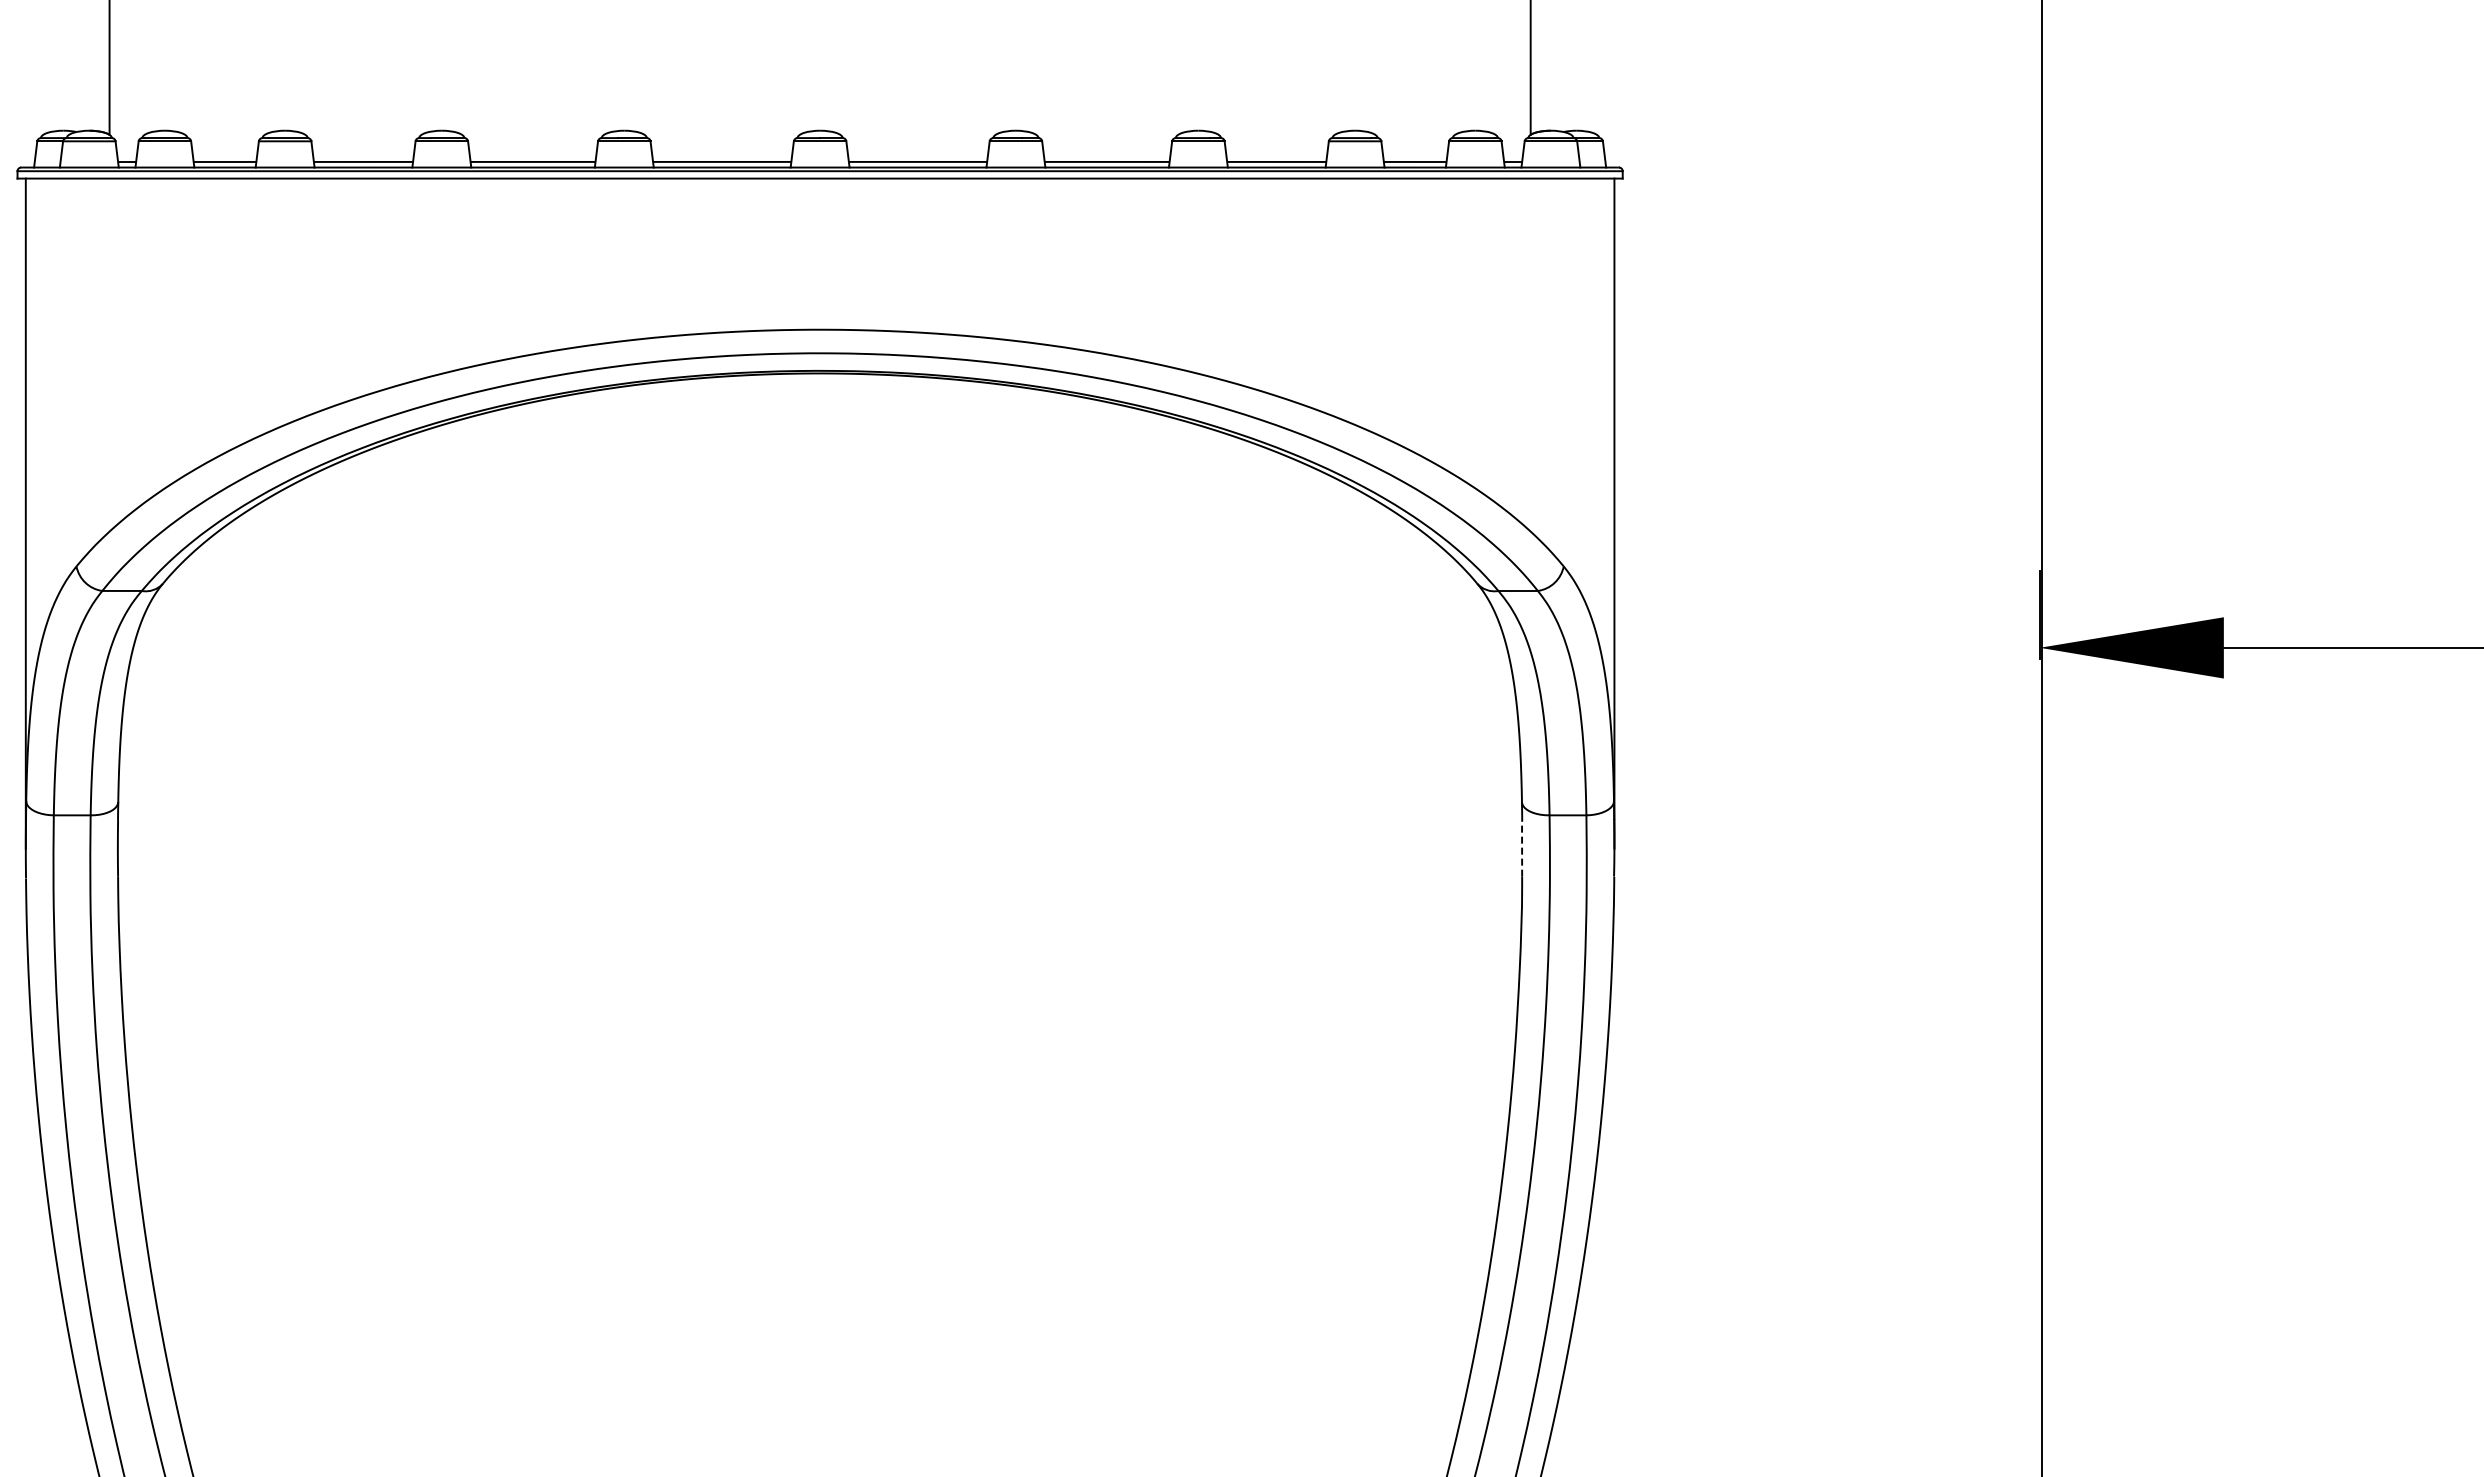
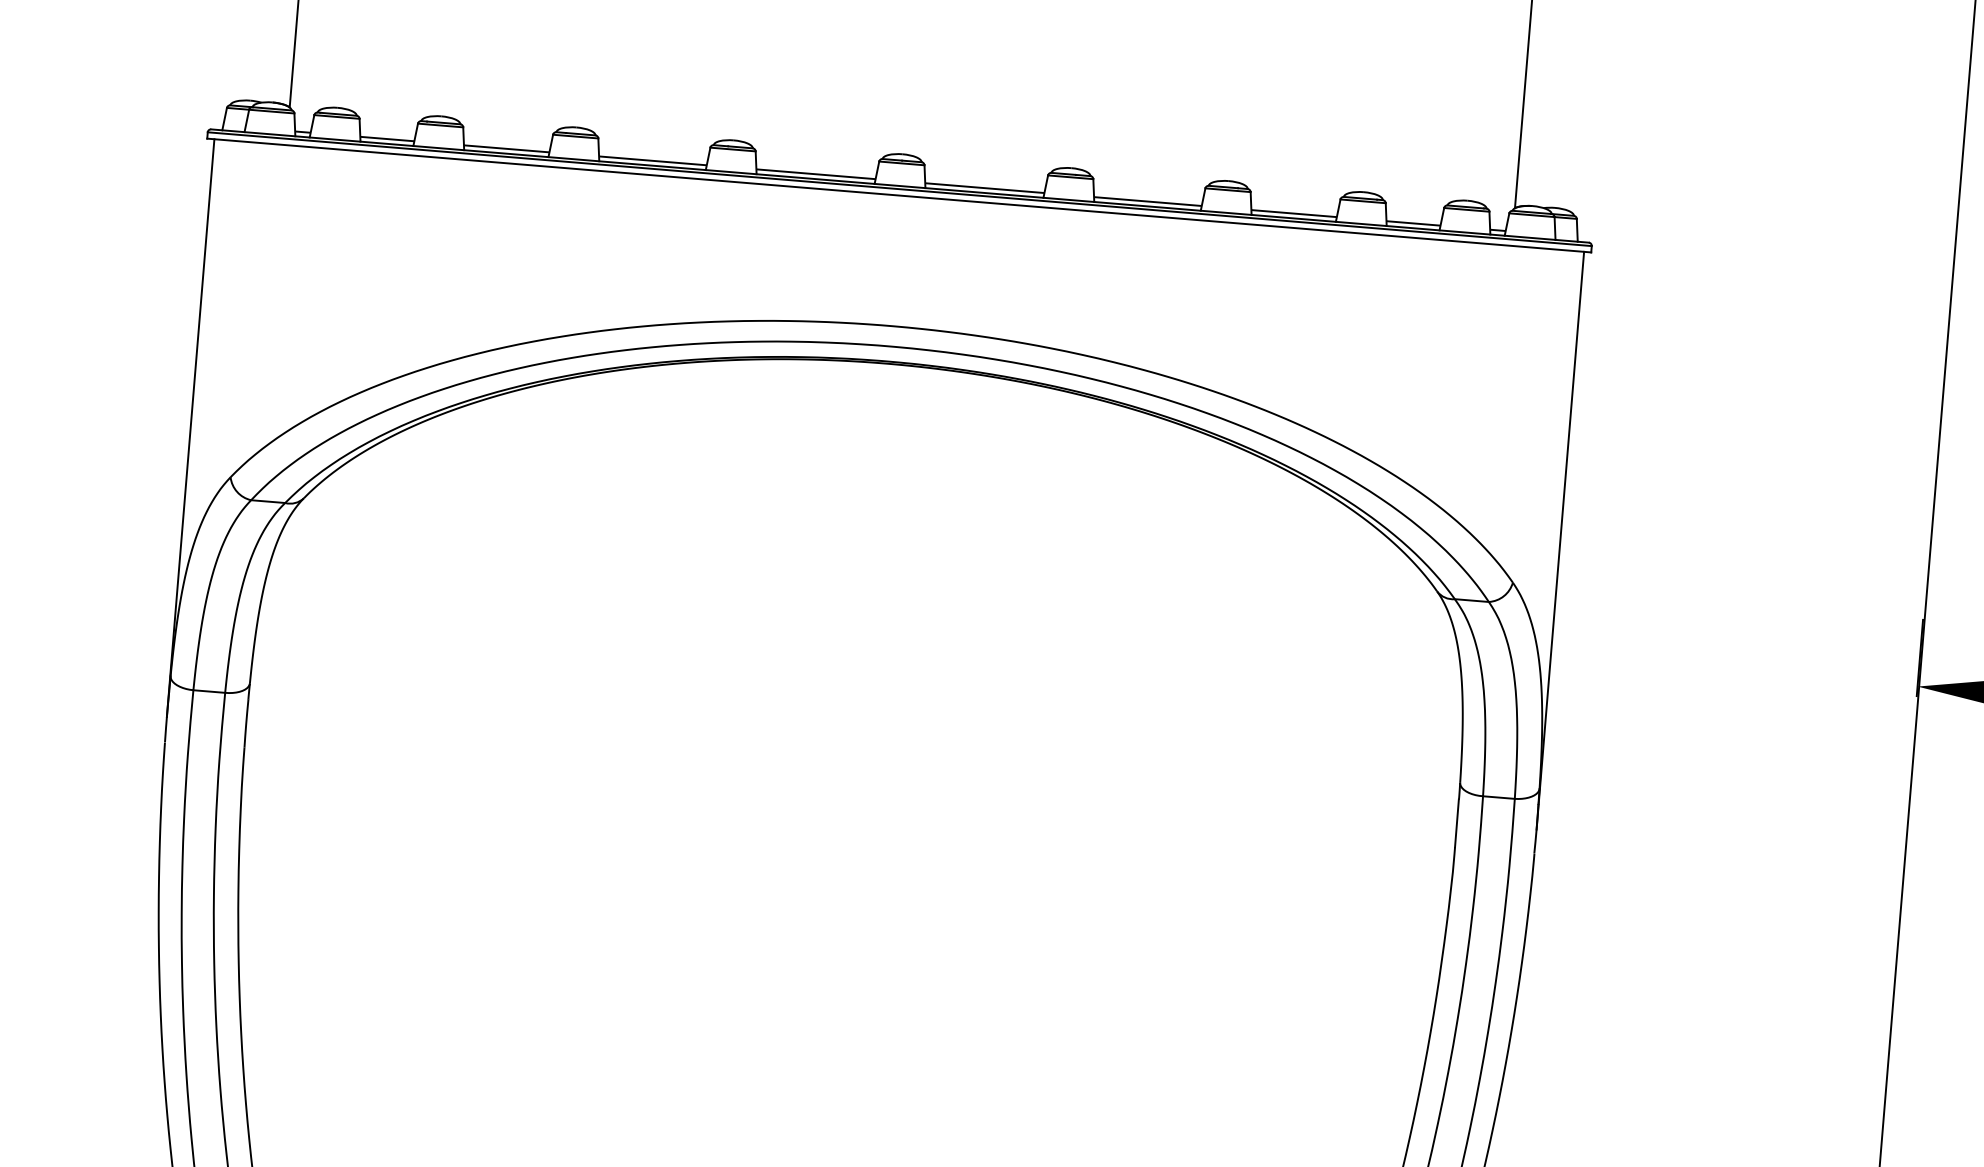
line: (1522, 849) -> (1457, 823), dashed -> solid

